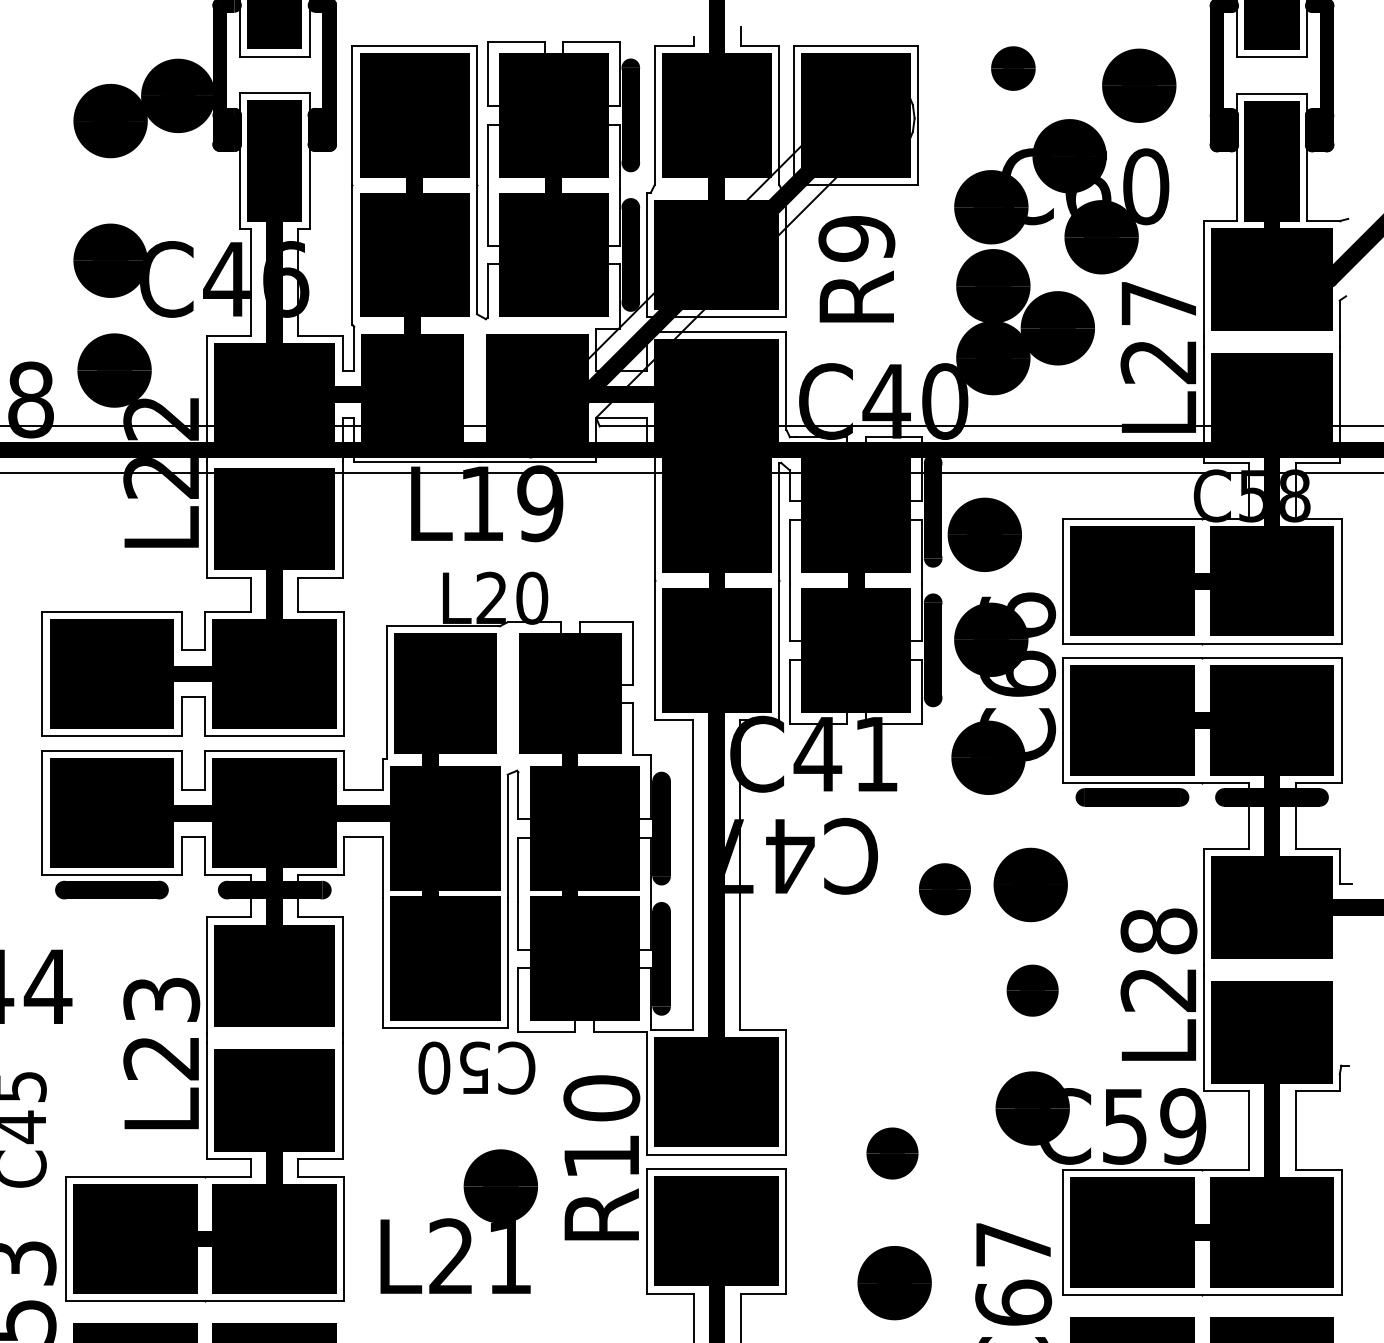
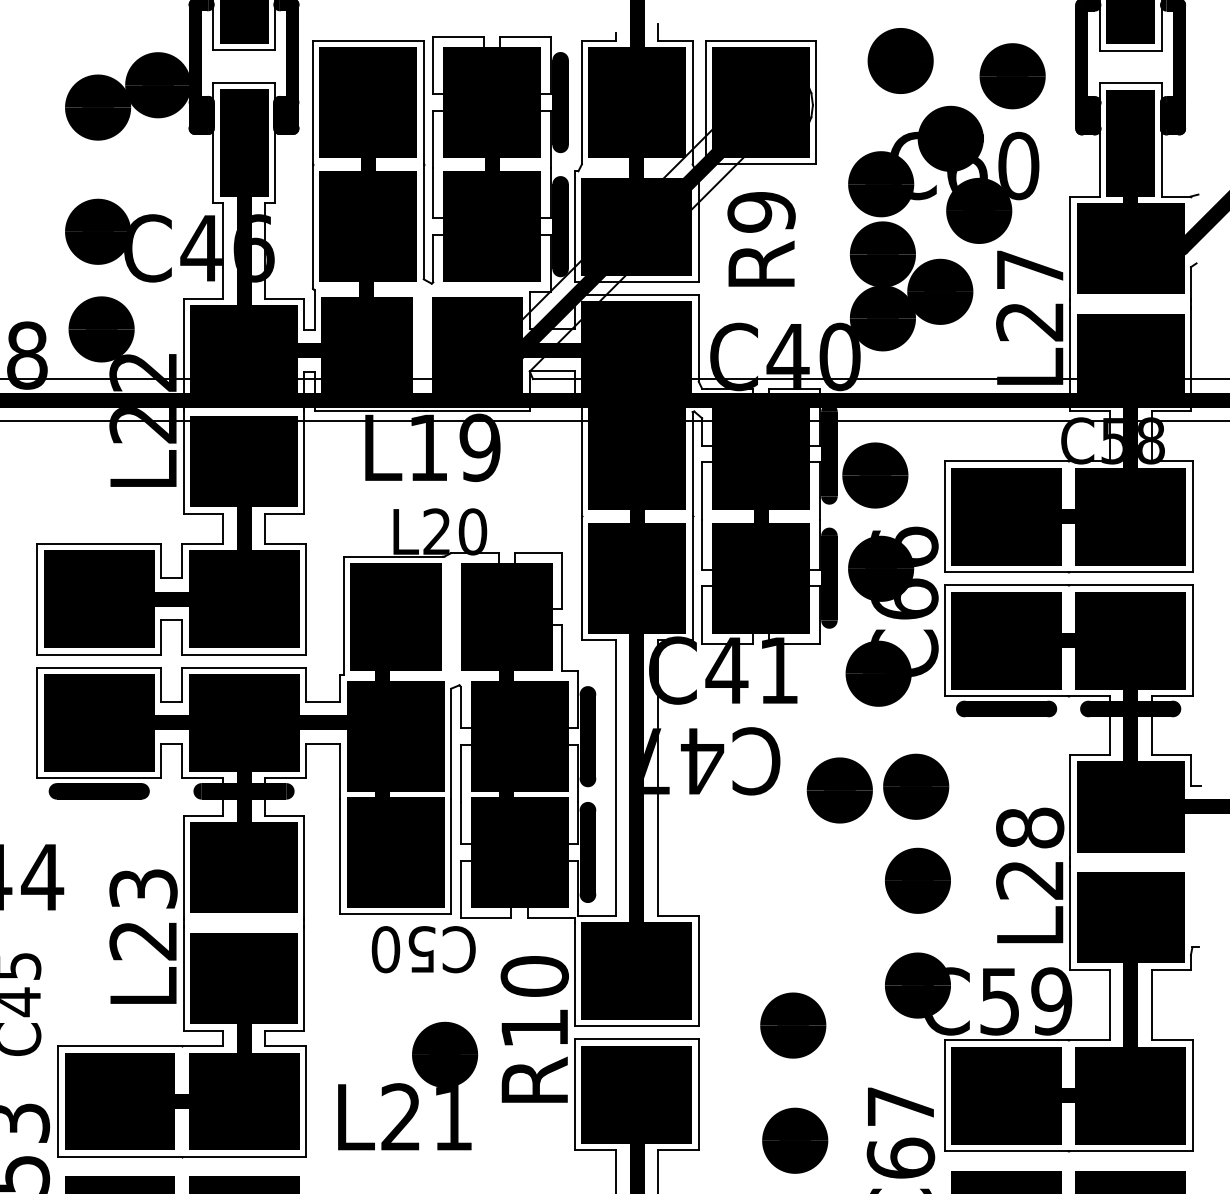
part: (1013, 68) -> (900, 60), size x1.67
part: (944, 889) -> (839, 790), size x1.43
part: (1032, 990) -> (917, 880), size x1.43
part: (892, 1153) -> (793, 1025), size x1.43

